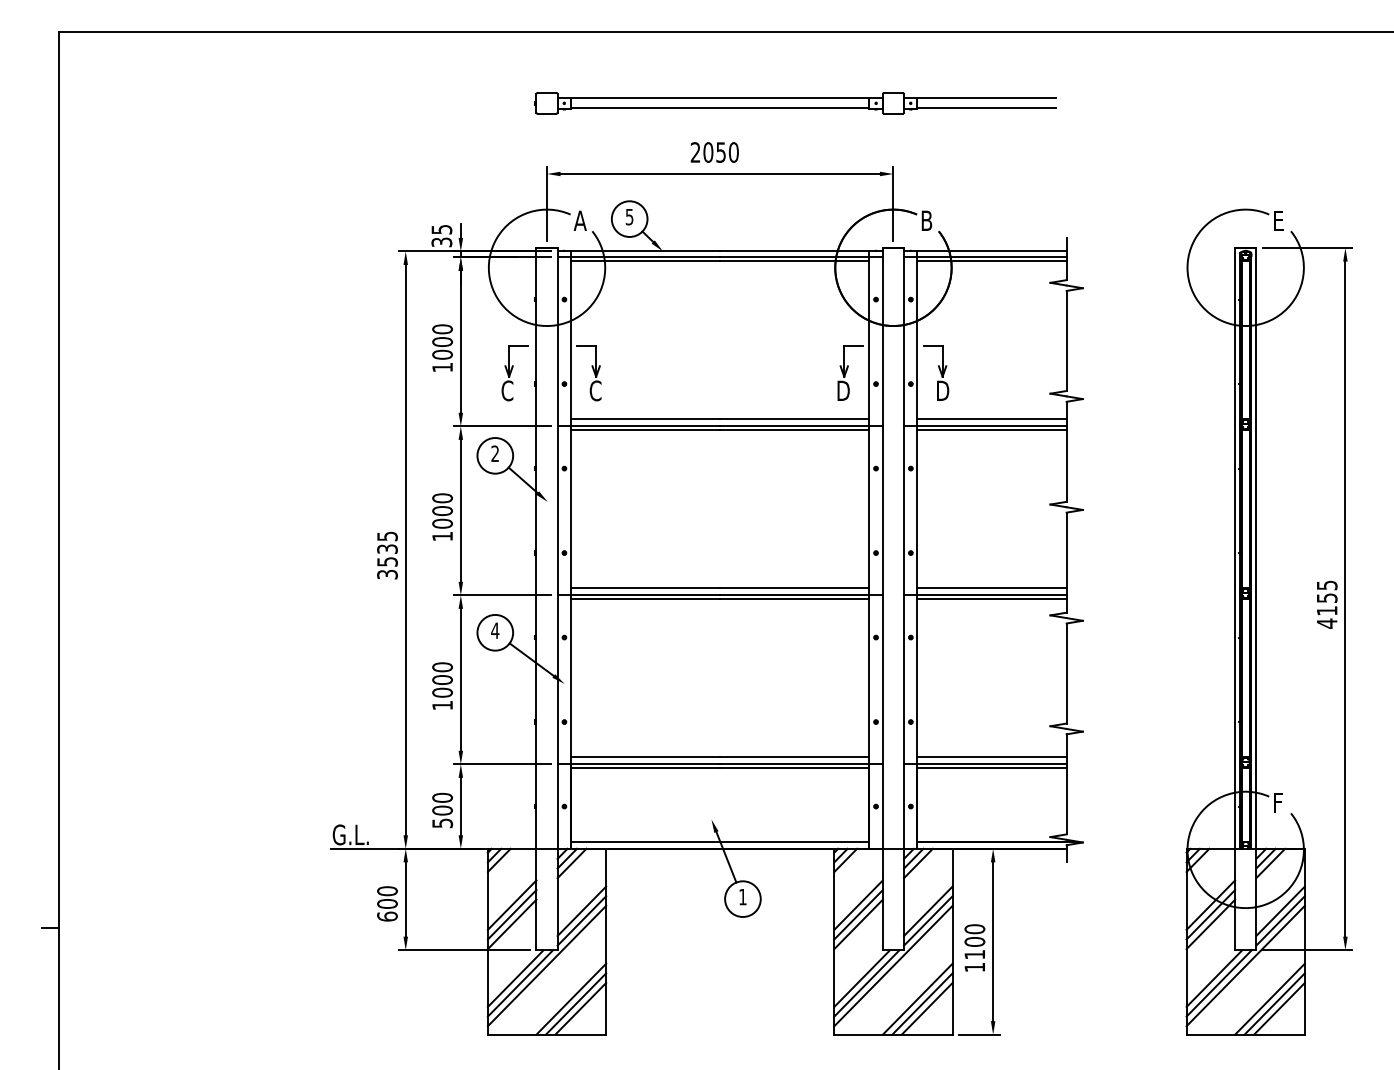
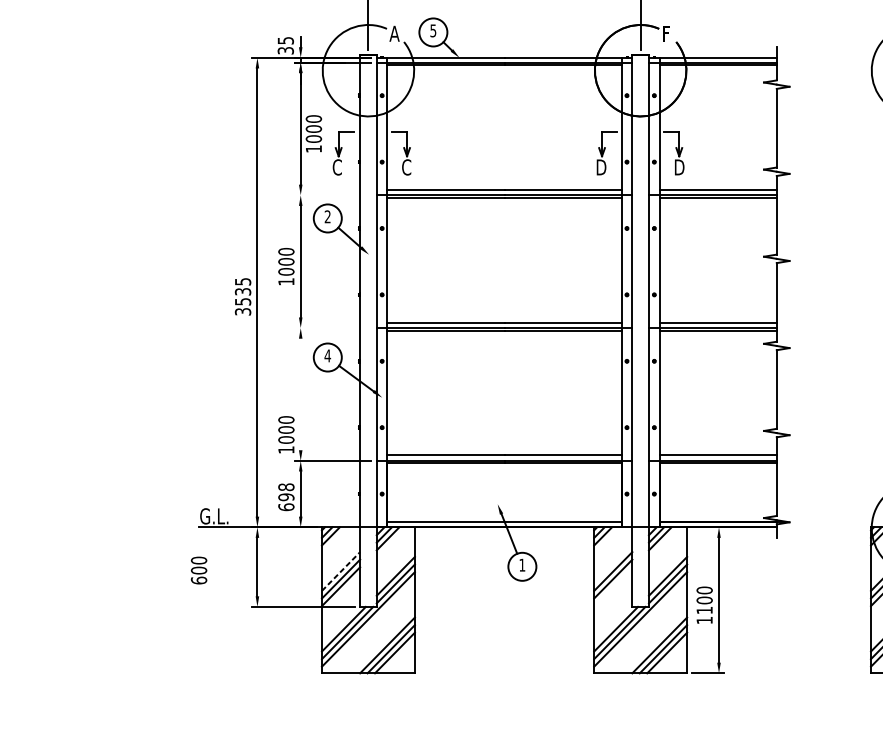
text: (926, 220) -> (666, 33), B -> F
text: (442, 347) -> (313, 133), moved
line: (502, 426) -> (333, 195), removed
line: (502, 595) -> (333, 328), removed
line: (460, 679) -> (300, 394), removed
text: (442, 685) -> (286, 434), moved
text: (442, 810) -> (286, 497), 500 -> 698
text: (387, 903) -> (199, 570), moved
line: (512, 905) -> (341, 571), solid -> dashed
line: (858, 924) -> (613, 586), removed

